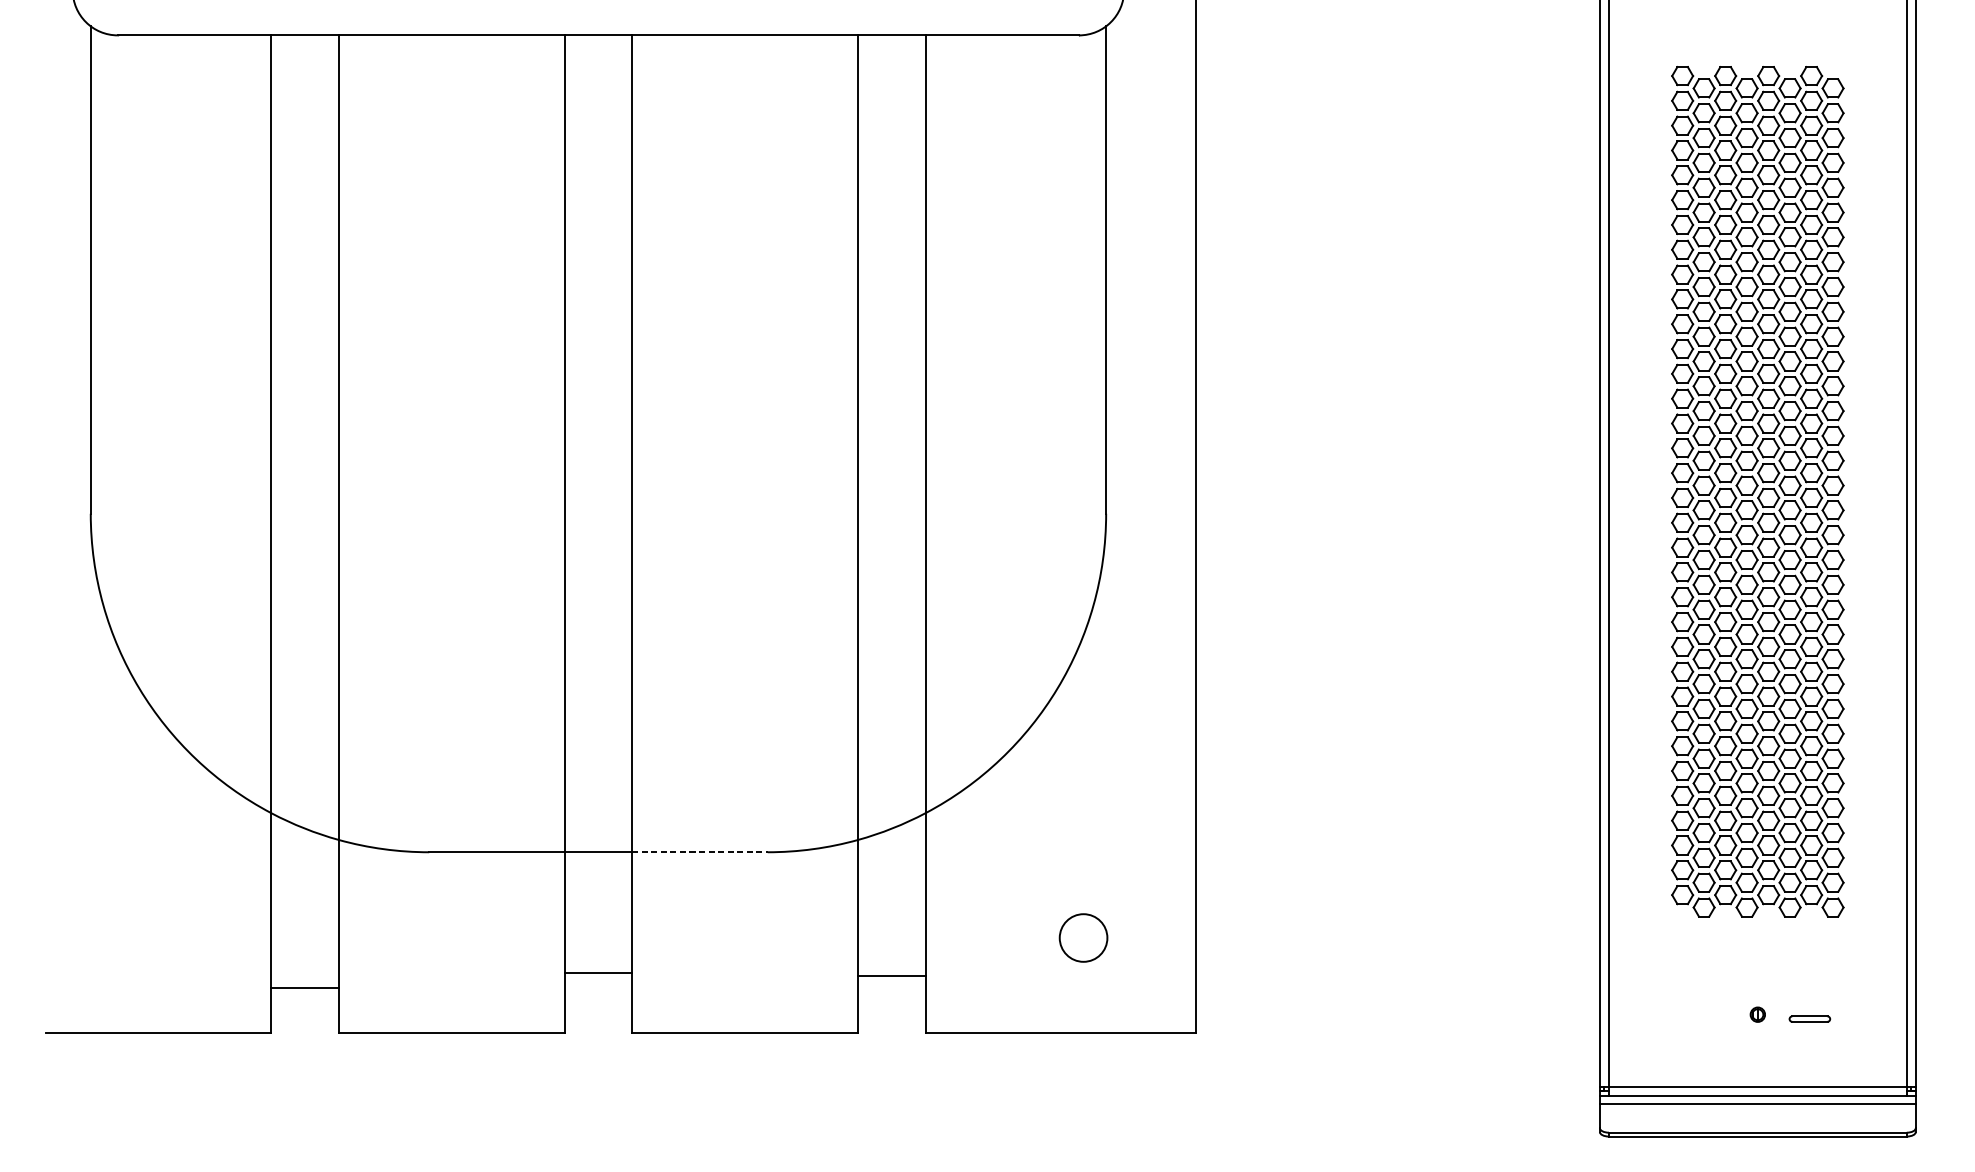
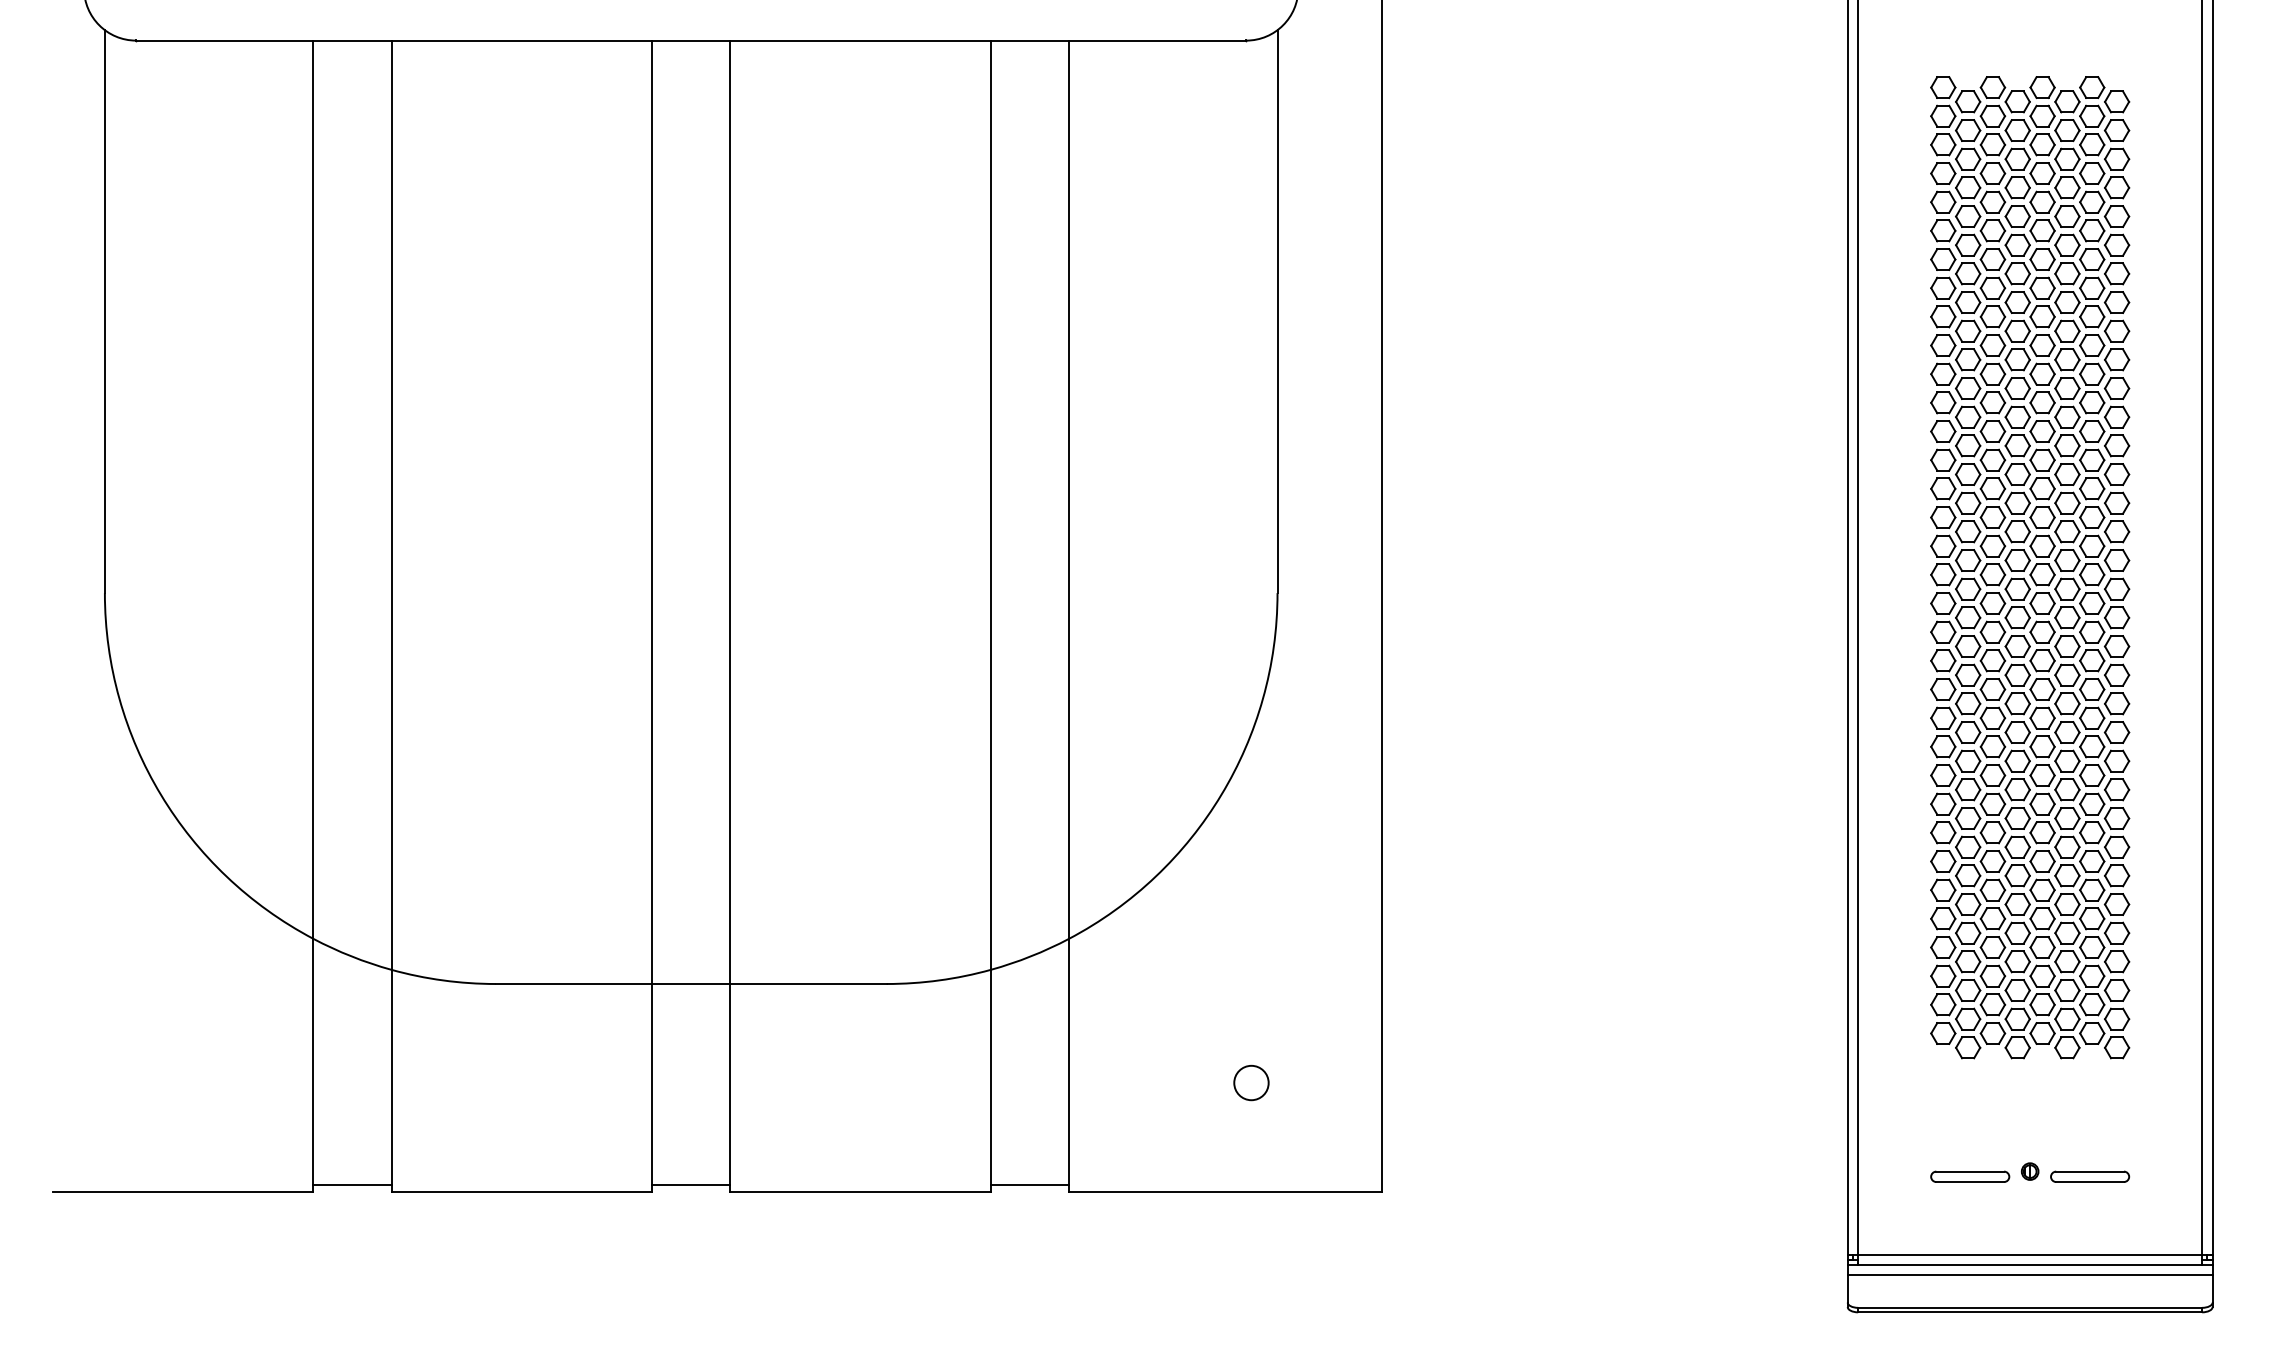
line: (700, 852) -> (808, 984), dashed -> solid
circle: (1083, 937) -> (1251, 1082), size x0.62
line: (598, 973) -> (691, 1184), moved
line: (891, 975) -> (1029, 1184), moved
line: (305, 987) -> (352, 1184), moved
part: (1706, 1018) -> (1970, 1176), added
part: (1810, 1018) -> (2090, 1176), size x1.67

